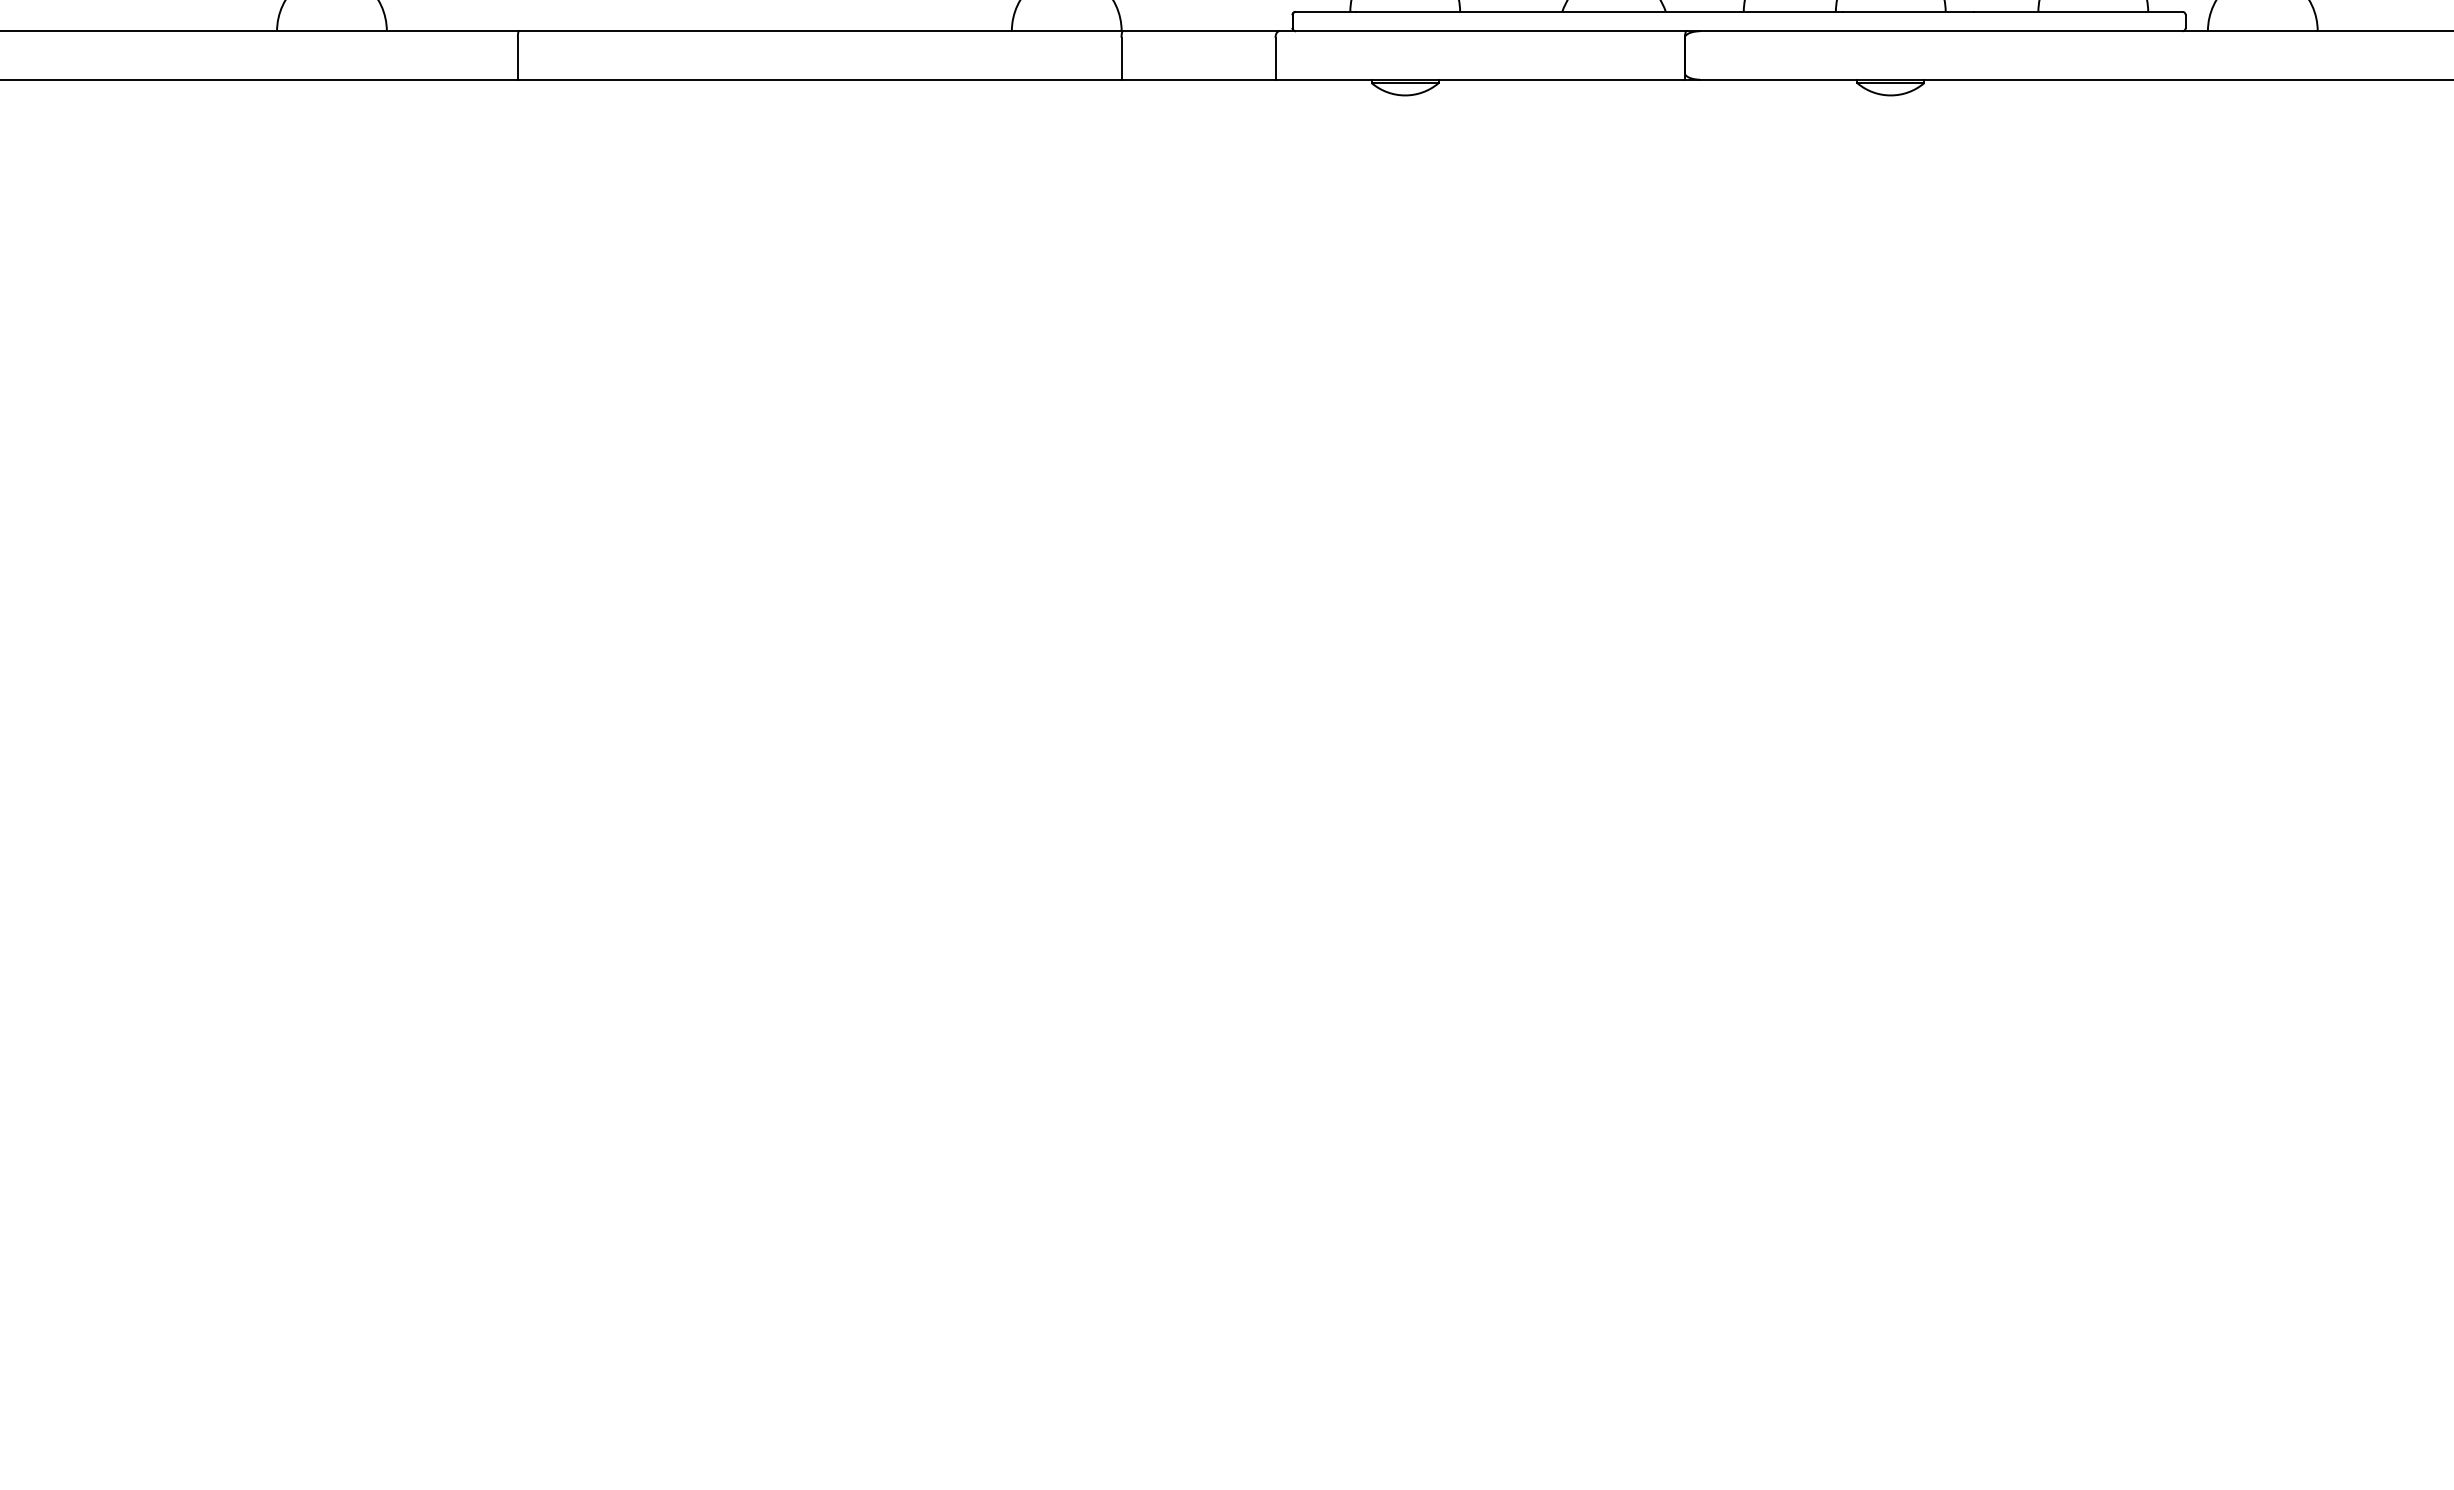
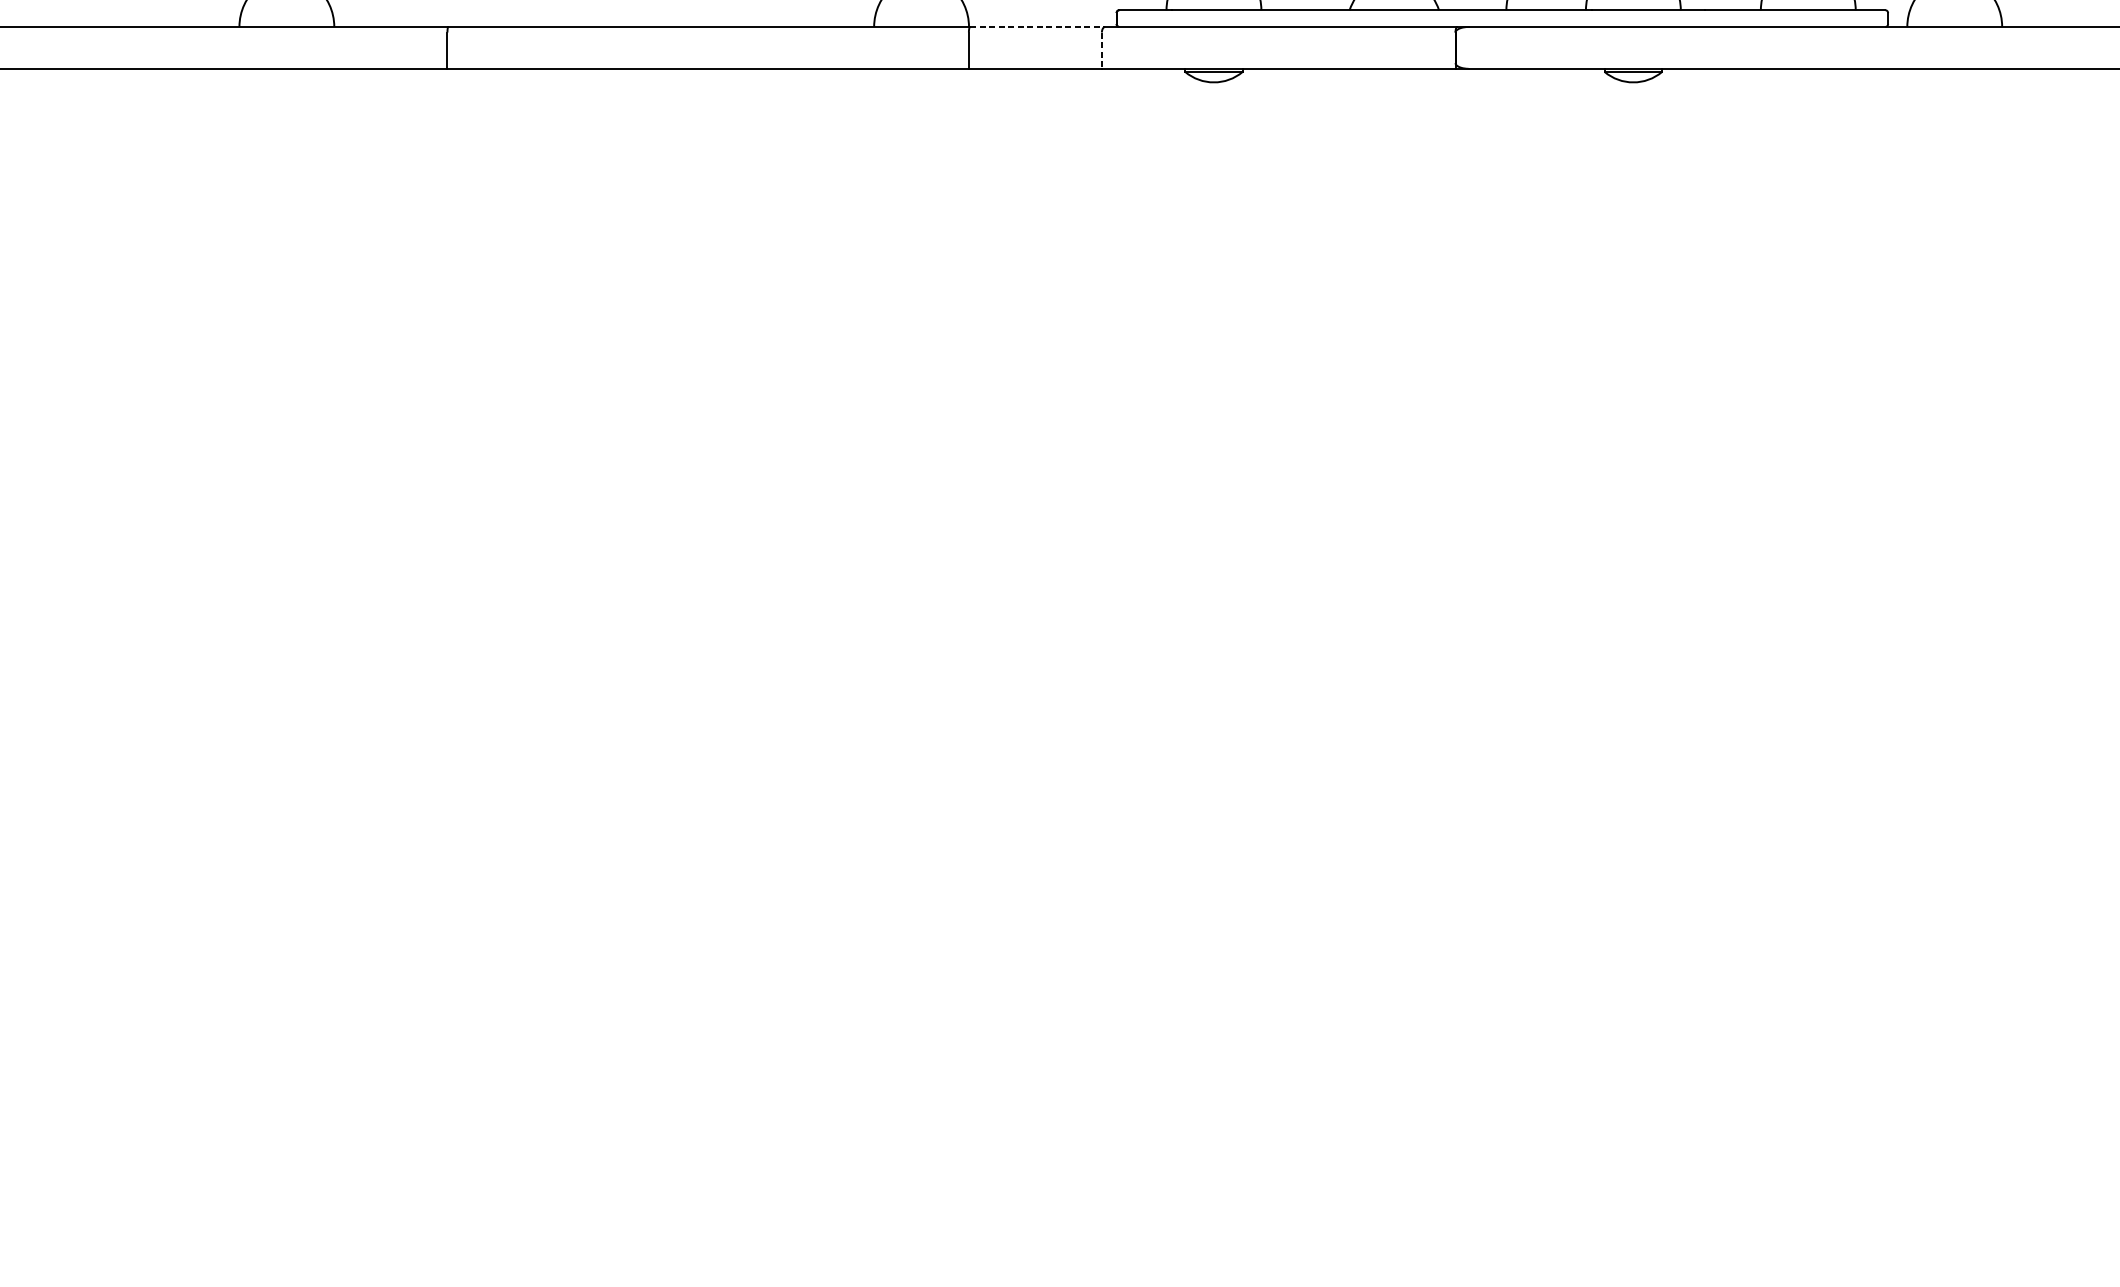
line: (1201, 31) -> (1037, 27), solid -> dashed
line: (1275, 58) -> (1101, 50), solid -> dashed

